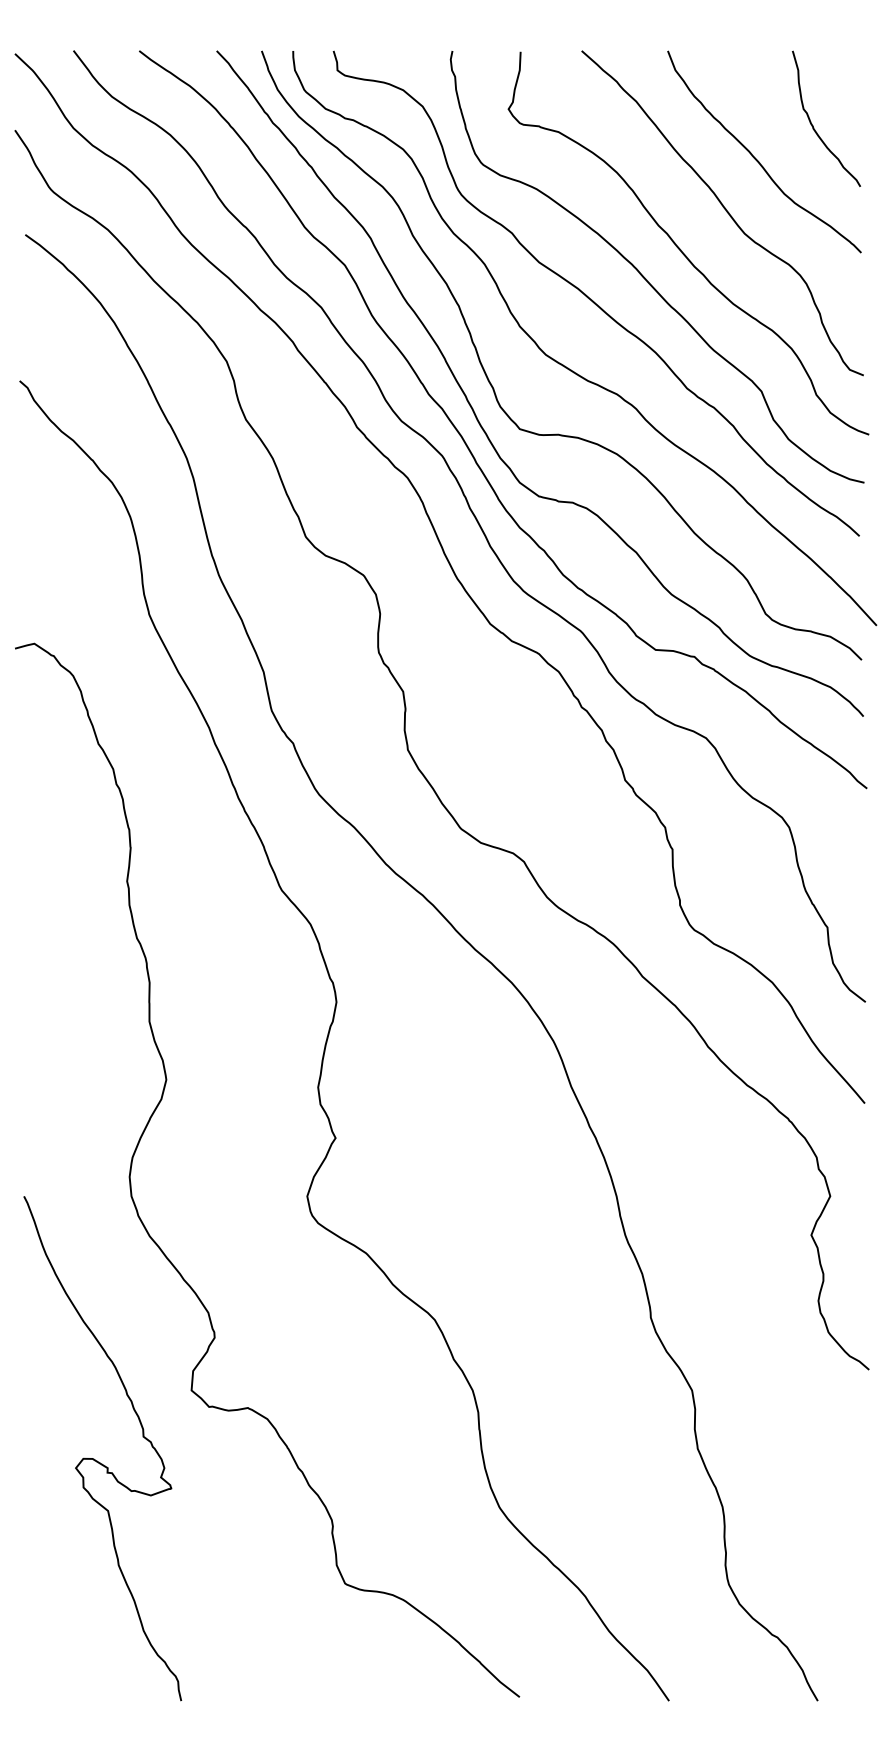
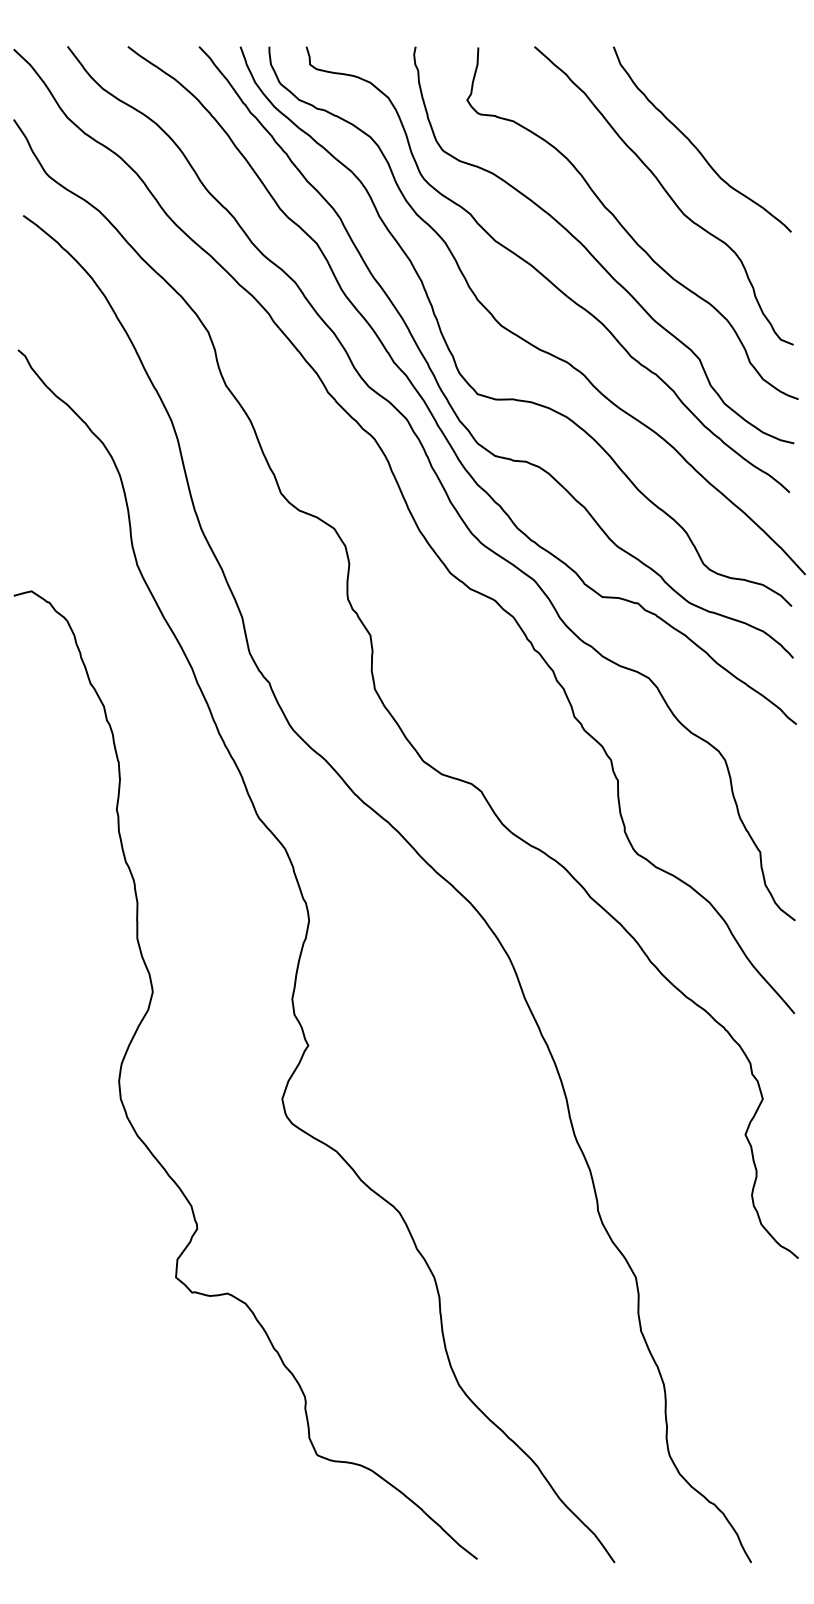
curve: (813, 125) -> (747, 115), removed
curve: (94, 1458) -> (86, 1339), removed

